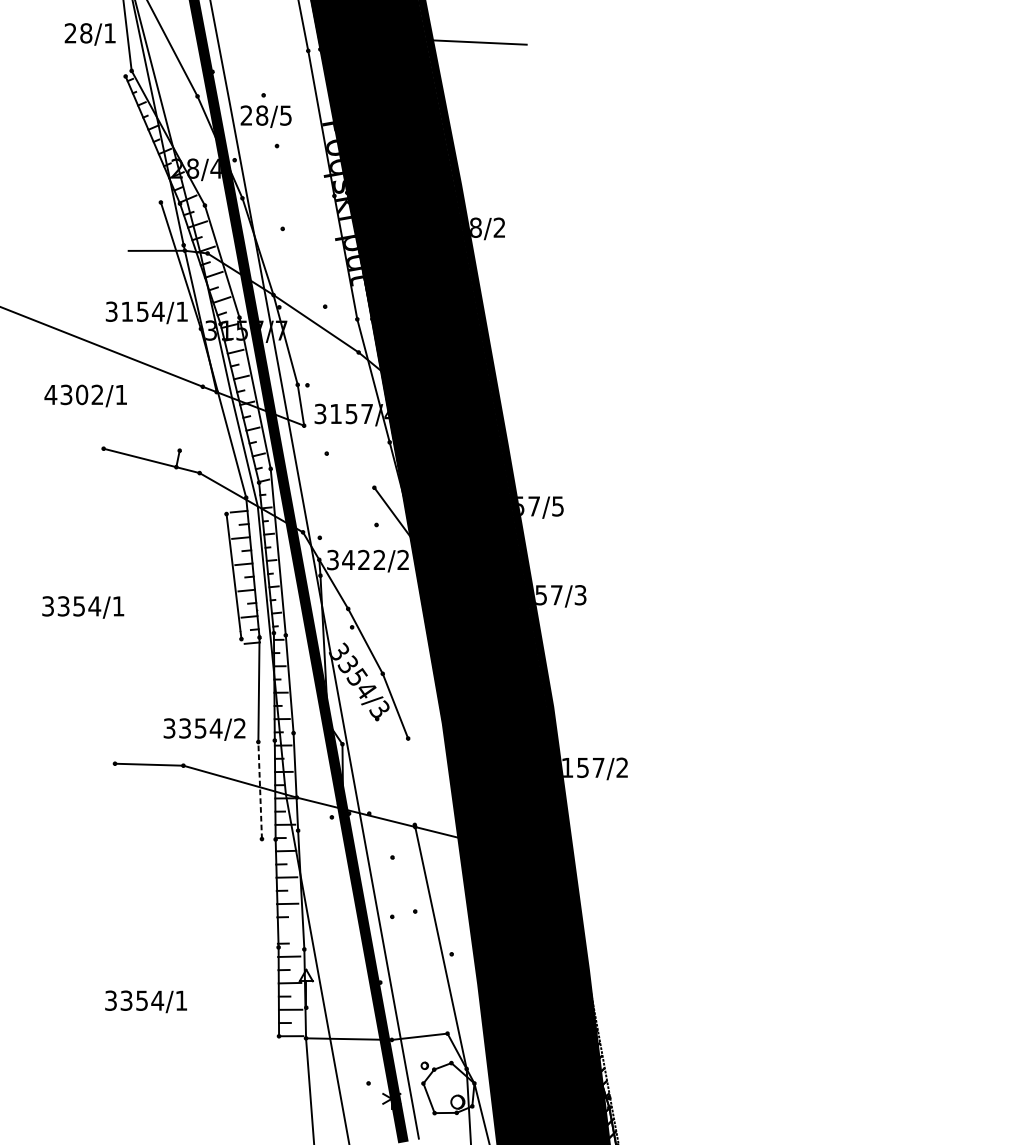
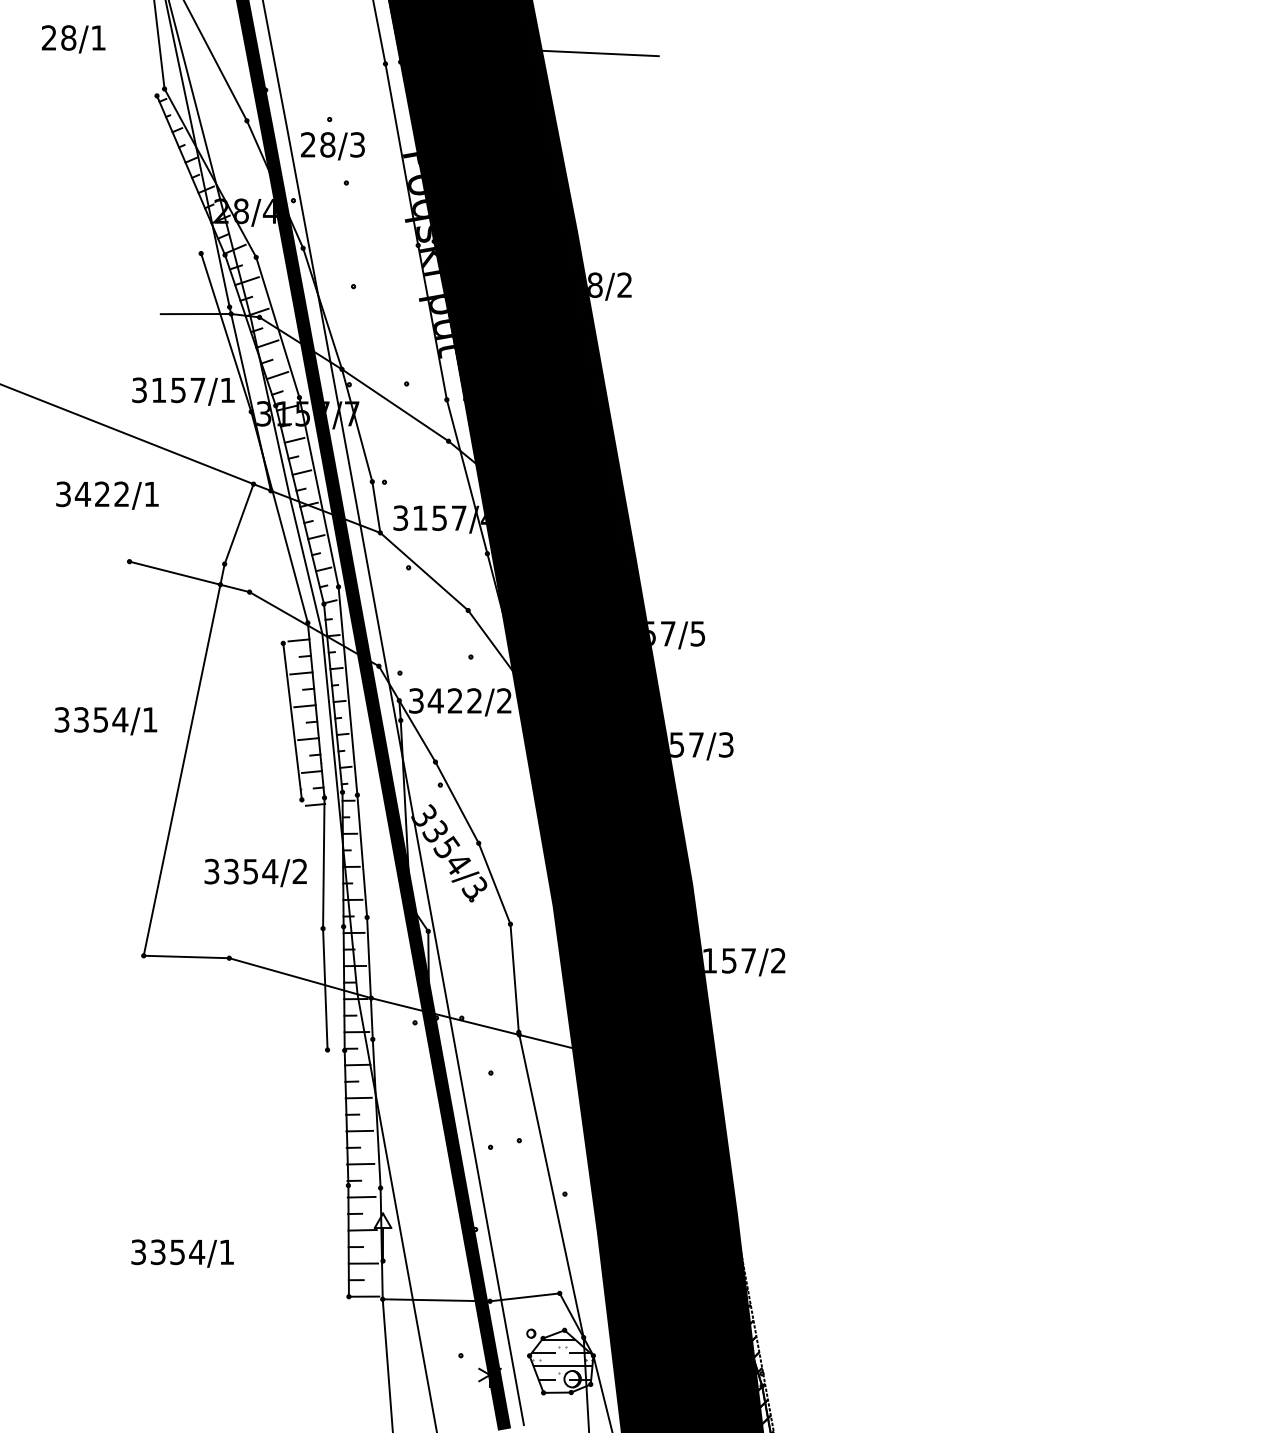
text: (90, 34) -> (73, 39), moved
text: (285, 115) -> (357, 144), 28/5 -> 28/3
text: (158, 311) -> (197, 390), 3154/1 -> 3157/1
text: (66, 395) -> (82, 494), 4302/1 -> 3422/1
line: (190, 419) -> (238, 524), added
line: (339, 456) -> (424, 571), added
text: (82, 607) -> (105, 721), moved
line: (145, 614) -> (181, 769), added
text: (204, 729) -> (255, 872), moved
line: (411, 781) -> (514, 978), added
line: (260, 790) -> (325, 989), dashed -> solid
line: (288, 929) -> (360, 1163), added
hatch: (448, 1091) -> (561, 1365), added

